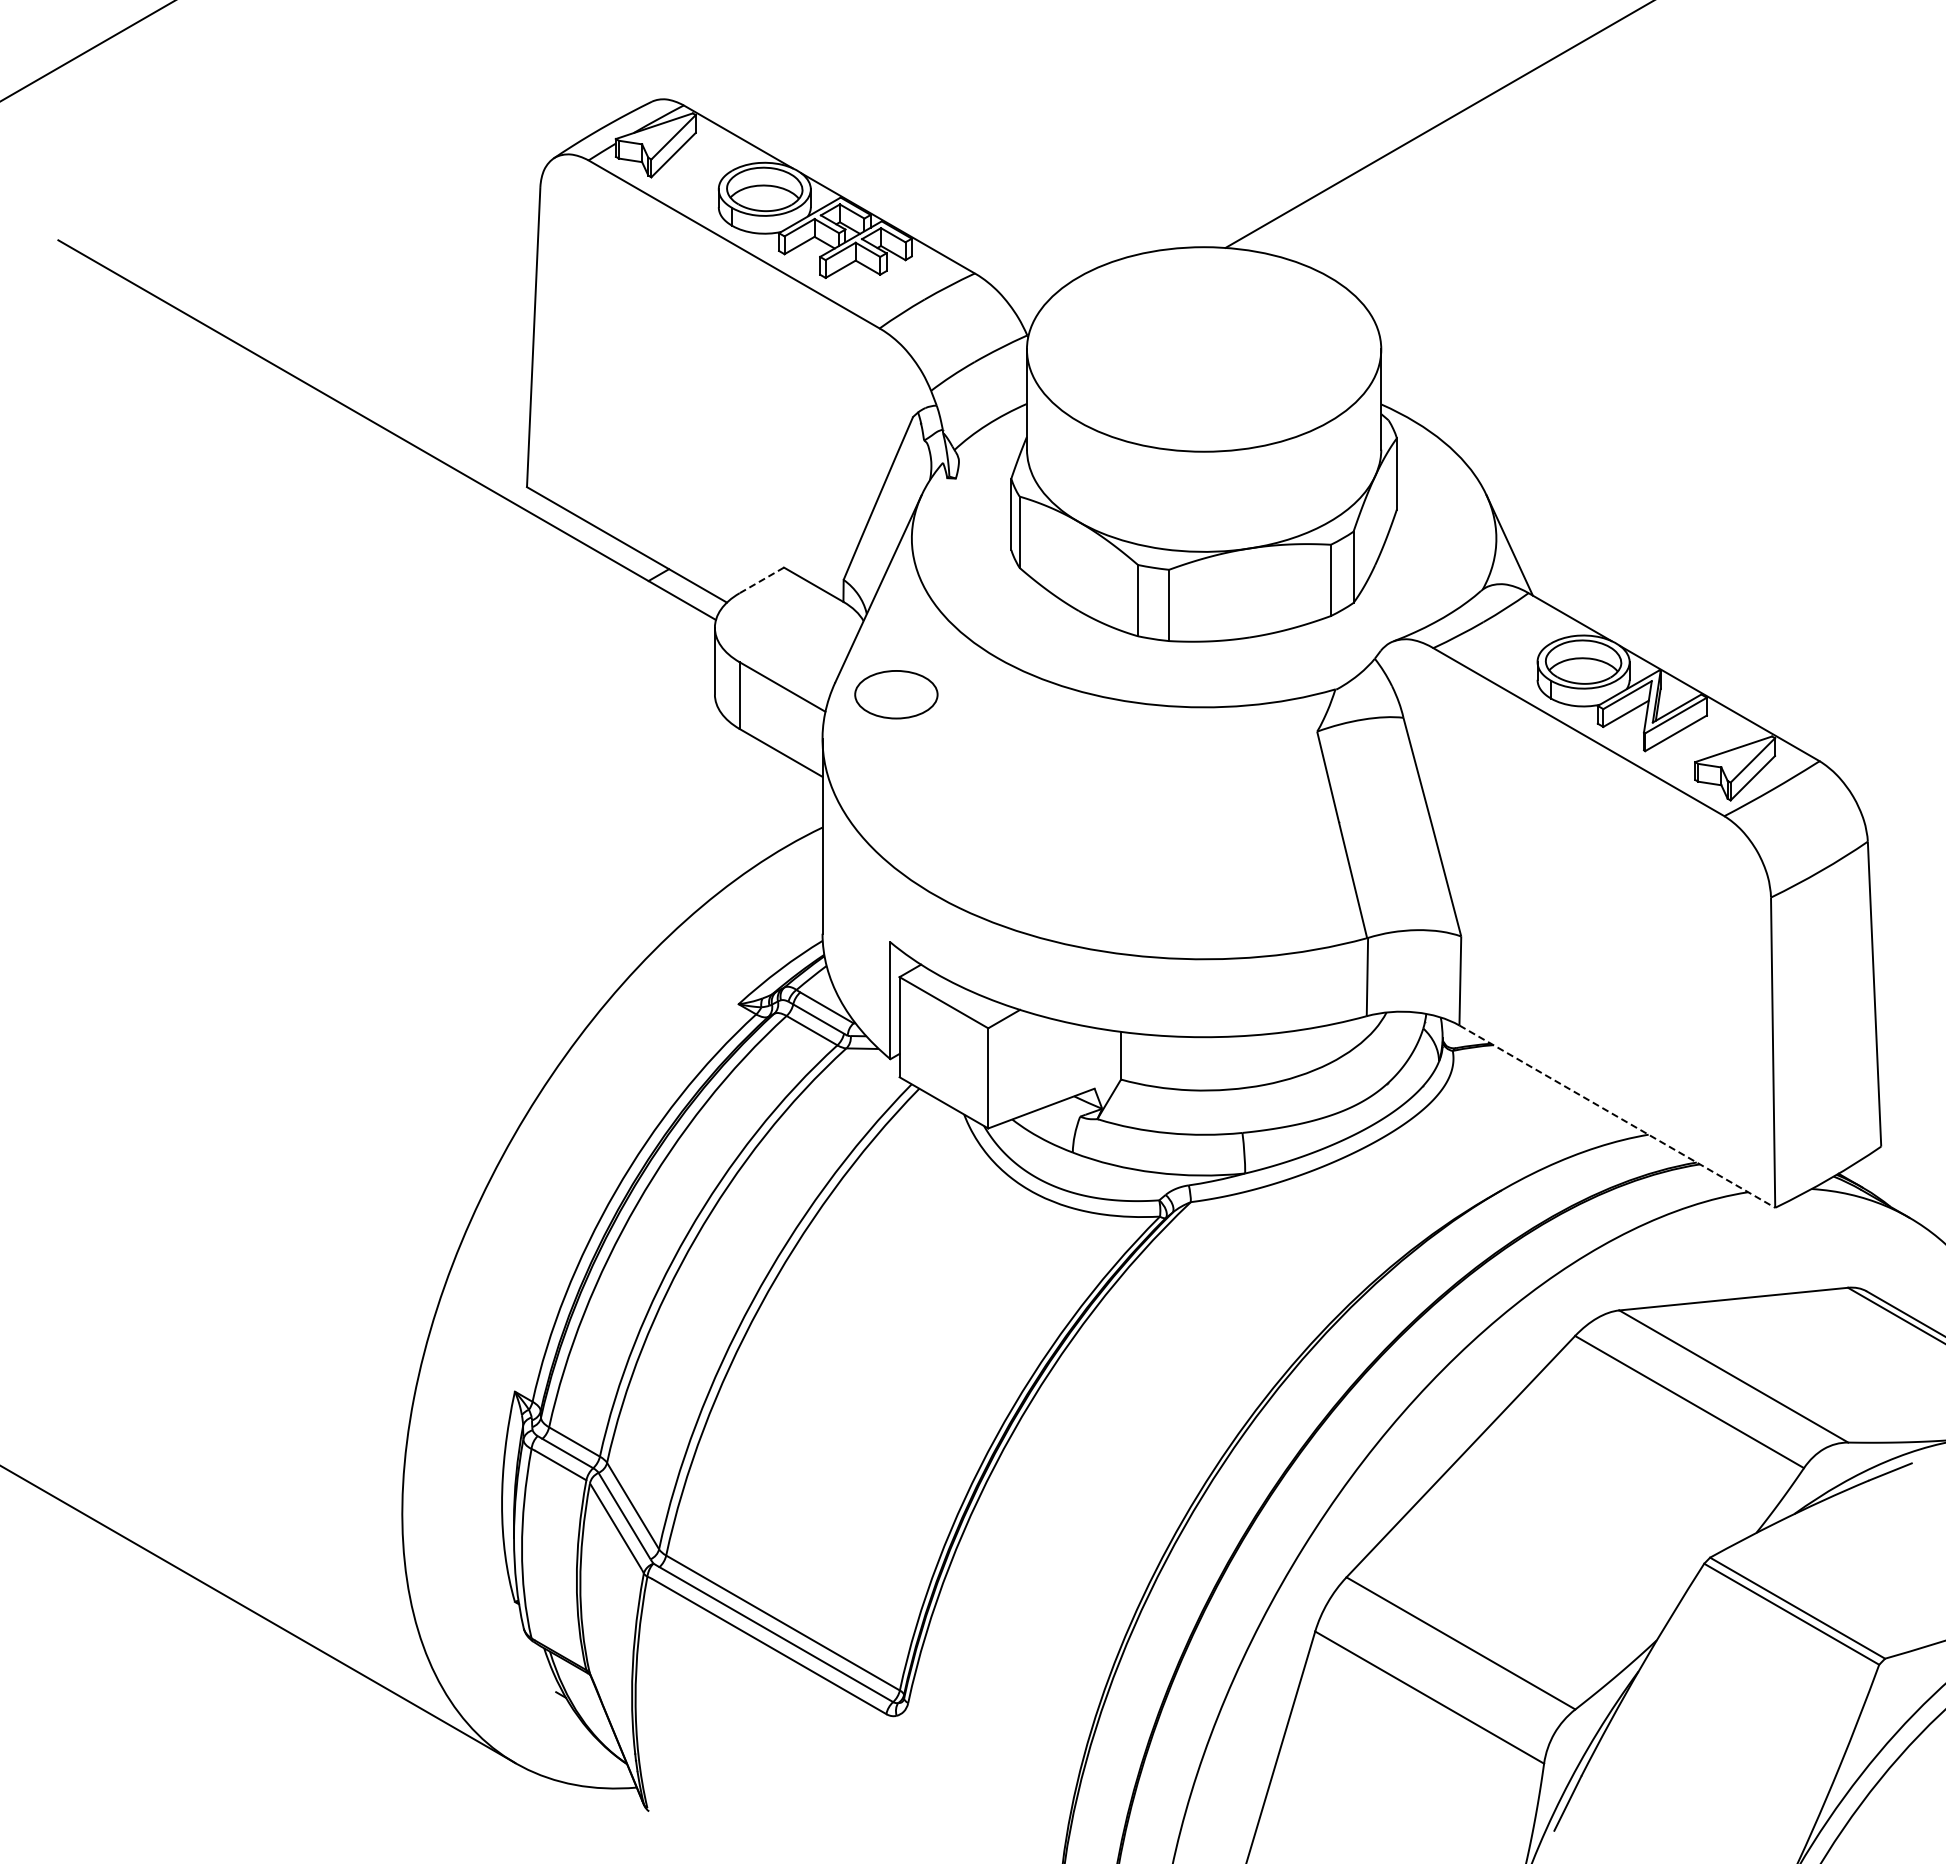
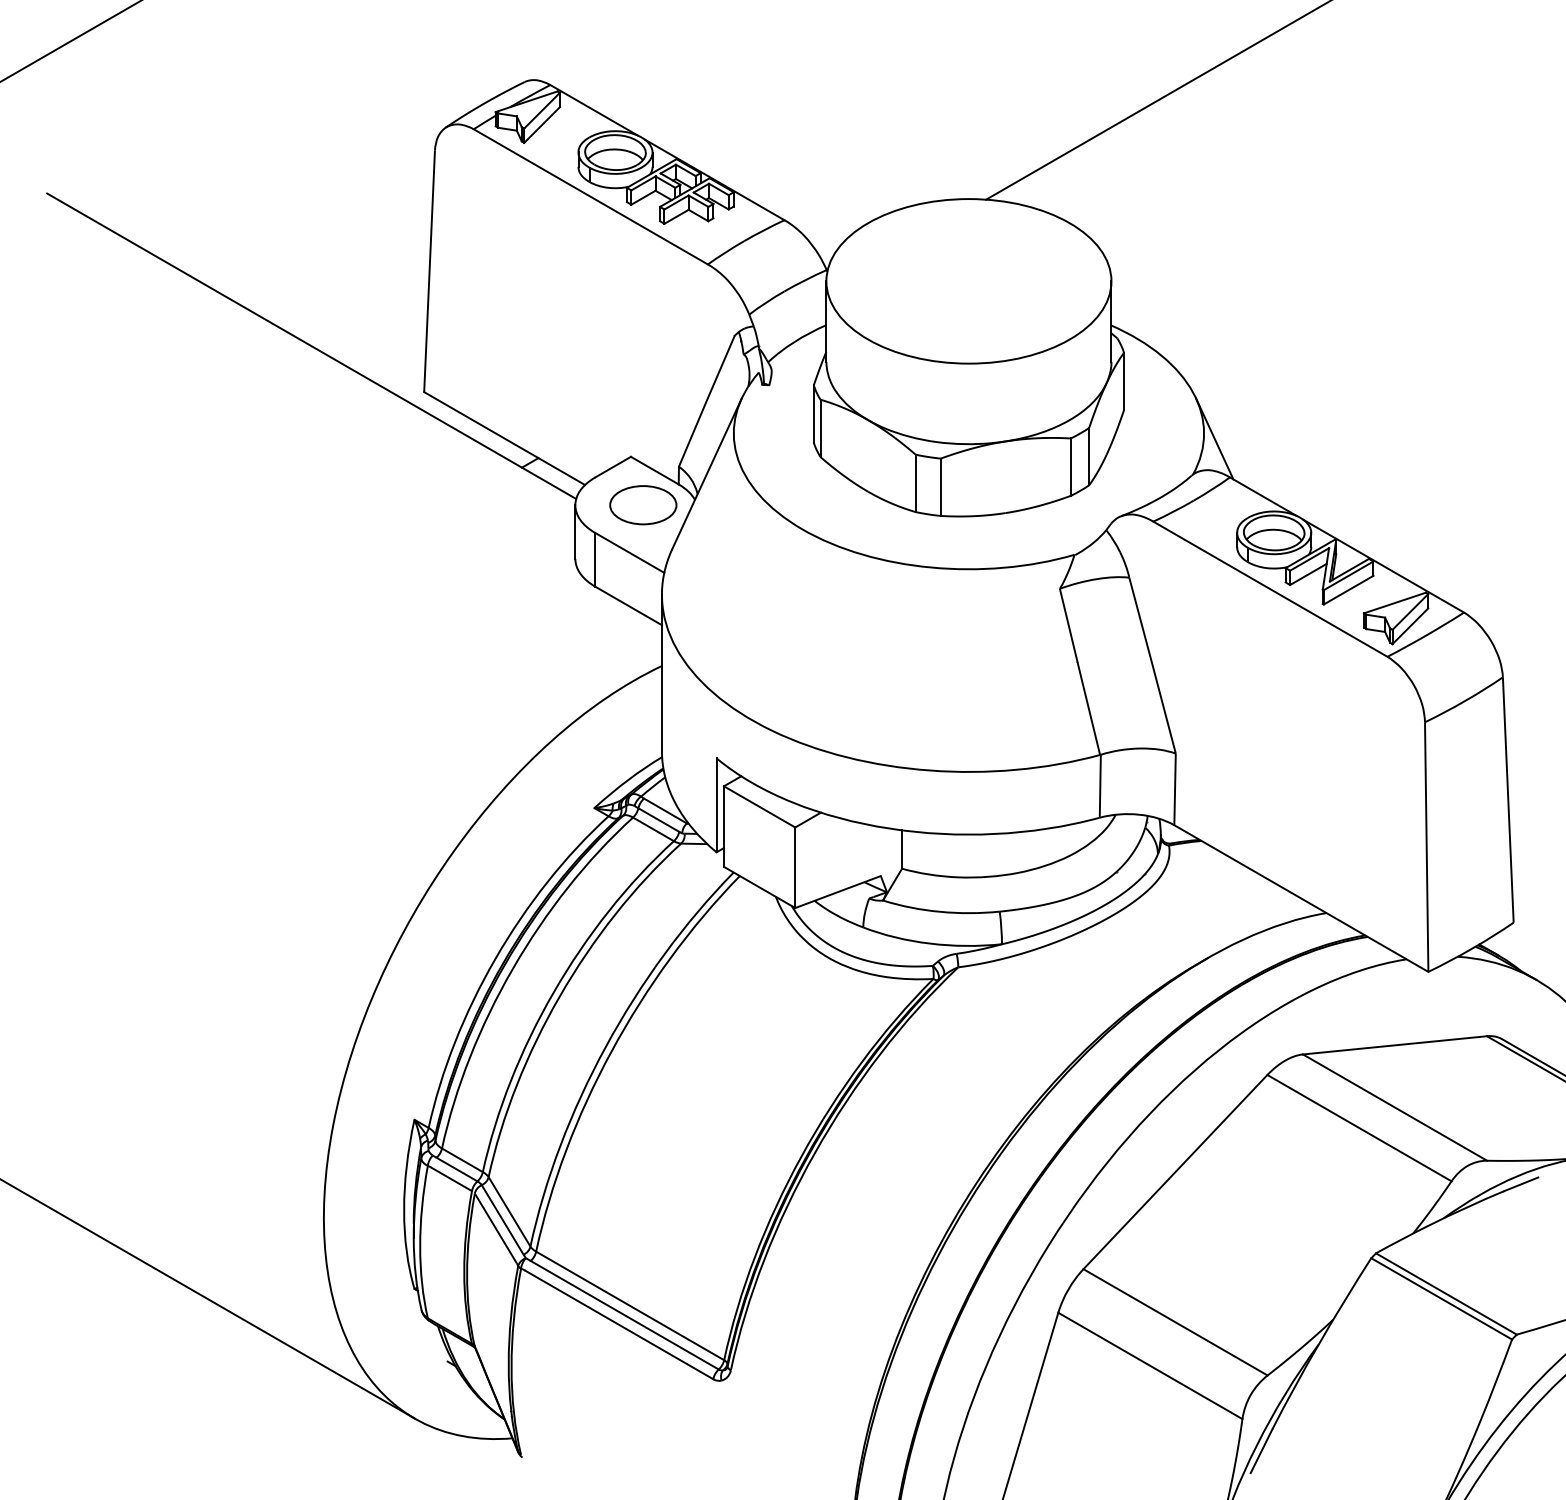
line: (761, 580) -> (612, 467), dashed -> solid
part: (896, 694) -> (643, 505), moved
line: (1617, 1116) -> (1301, 898), dashed -> solid

